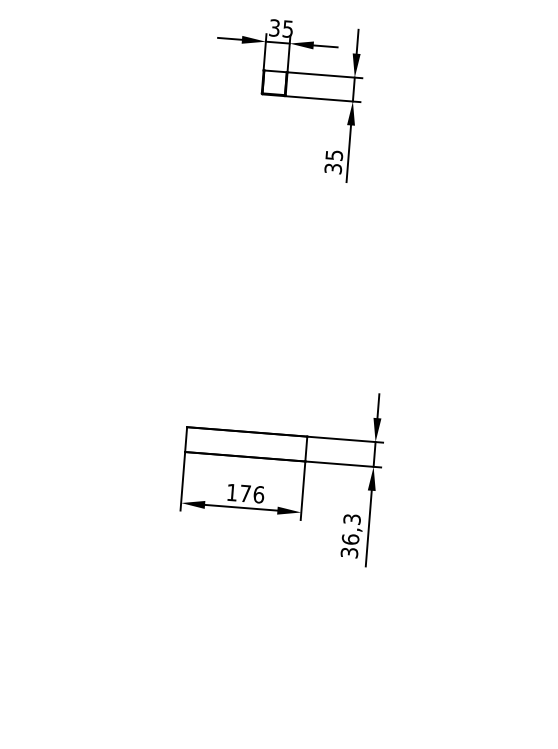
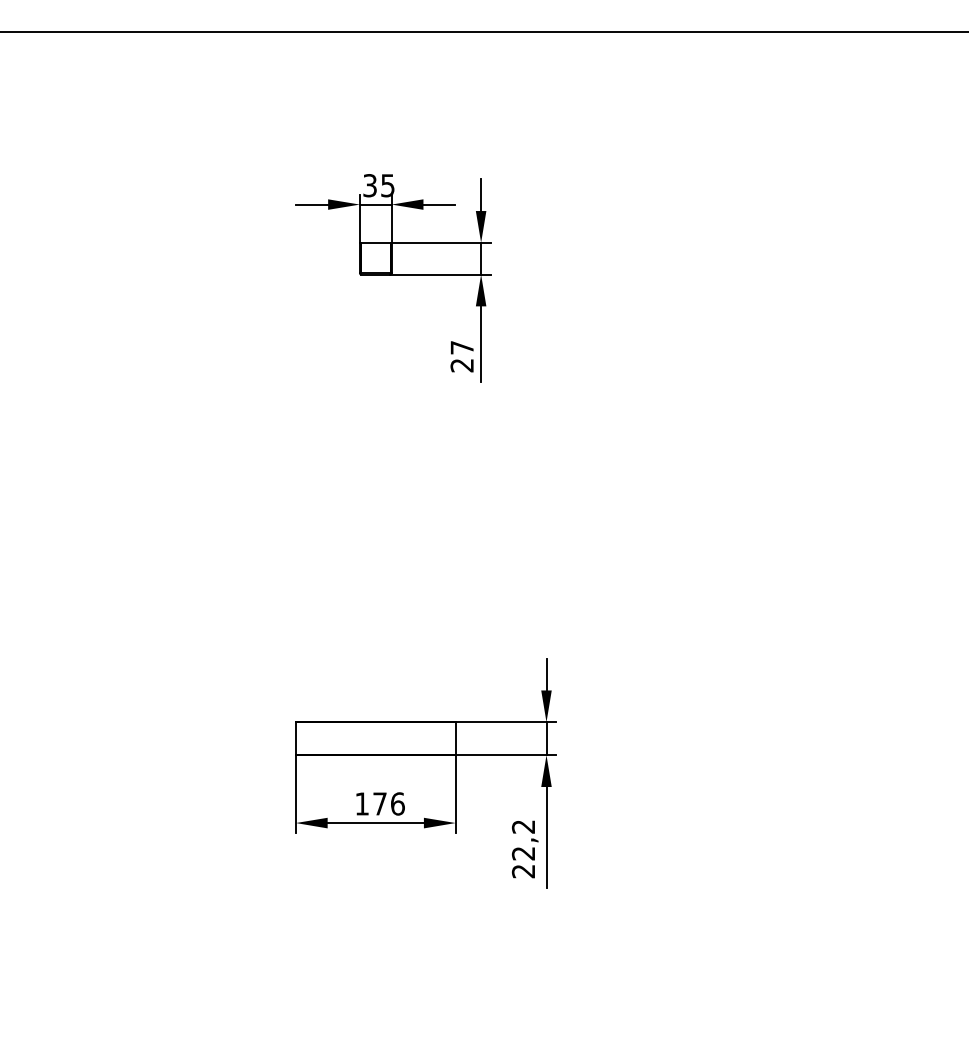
text: (333, 161) -> (461, 356), 35 -> 27
text: (350, 536) -> (523, 849), 36,3 -> 22,2

